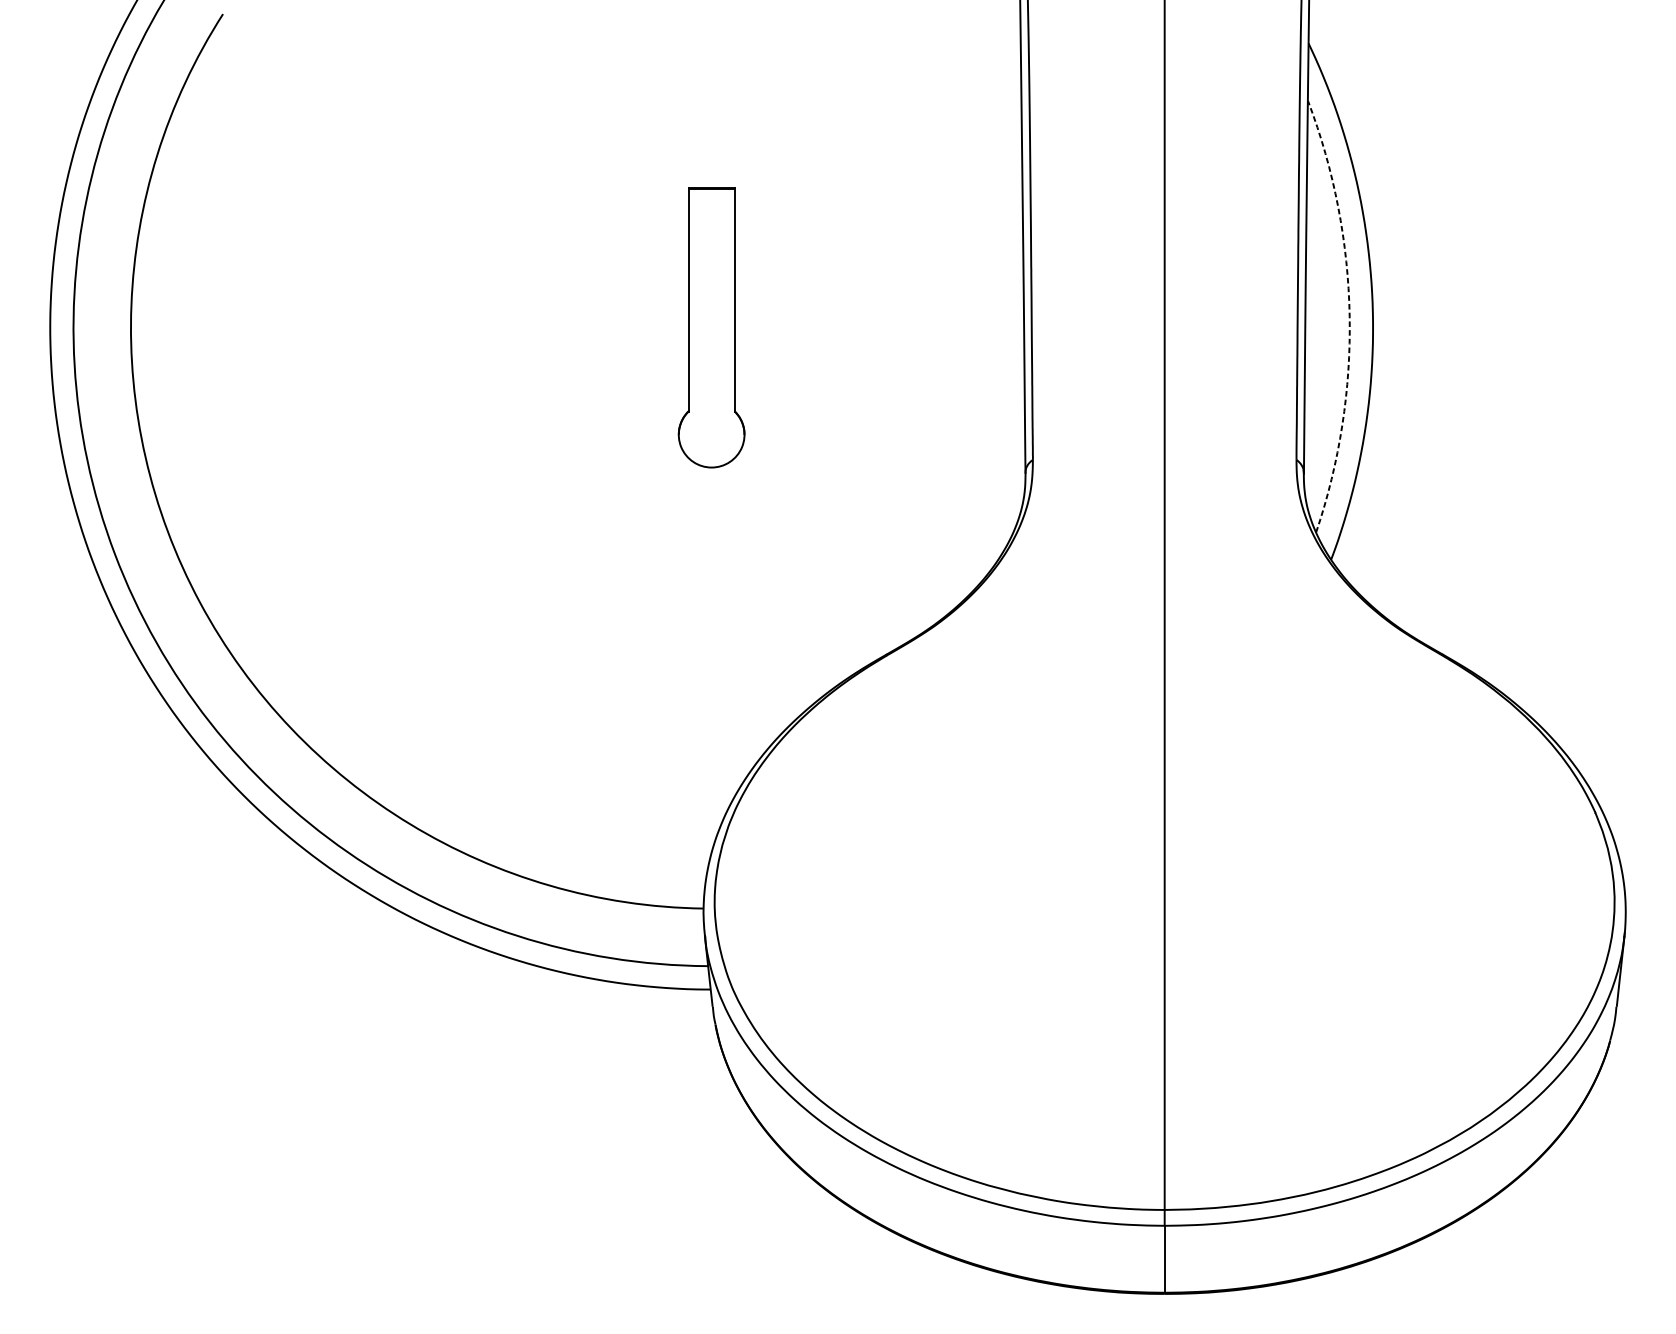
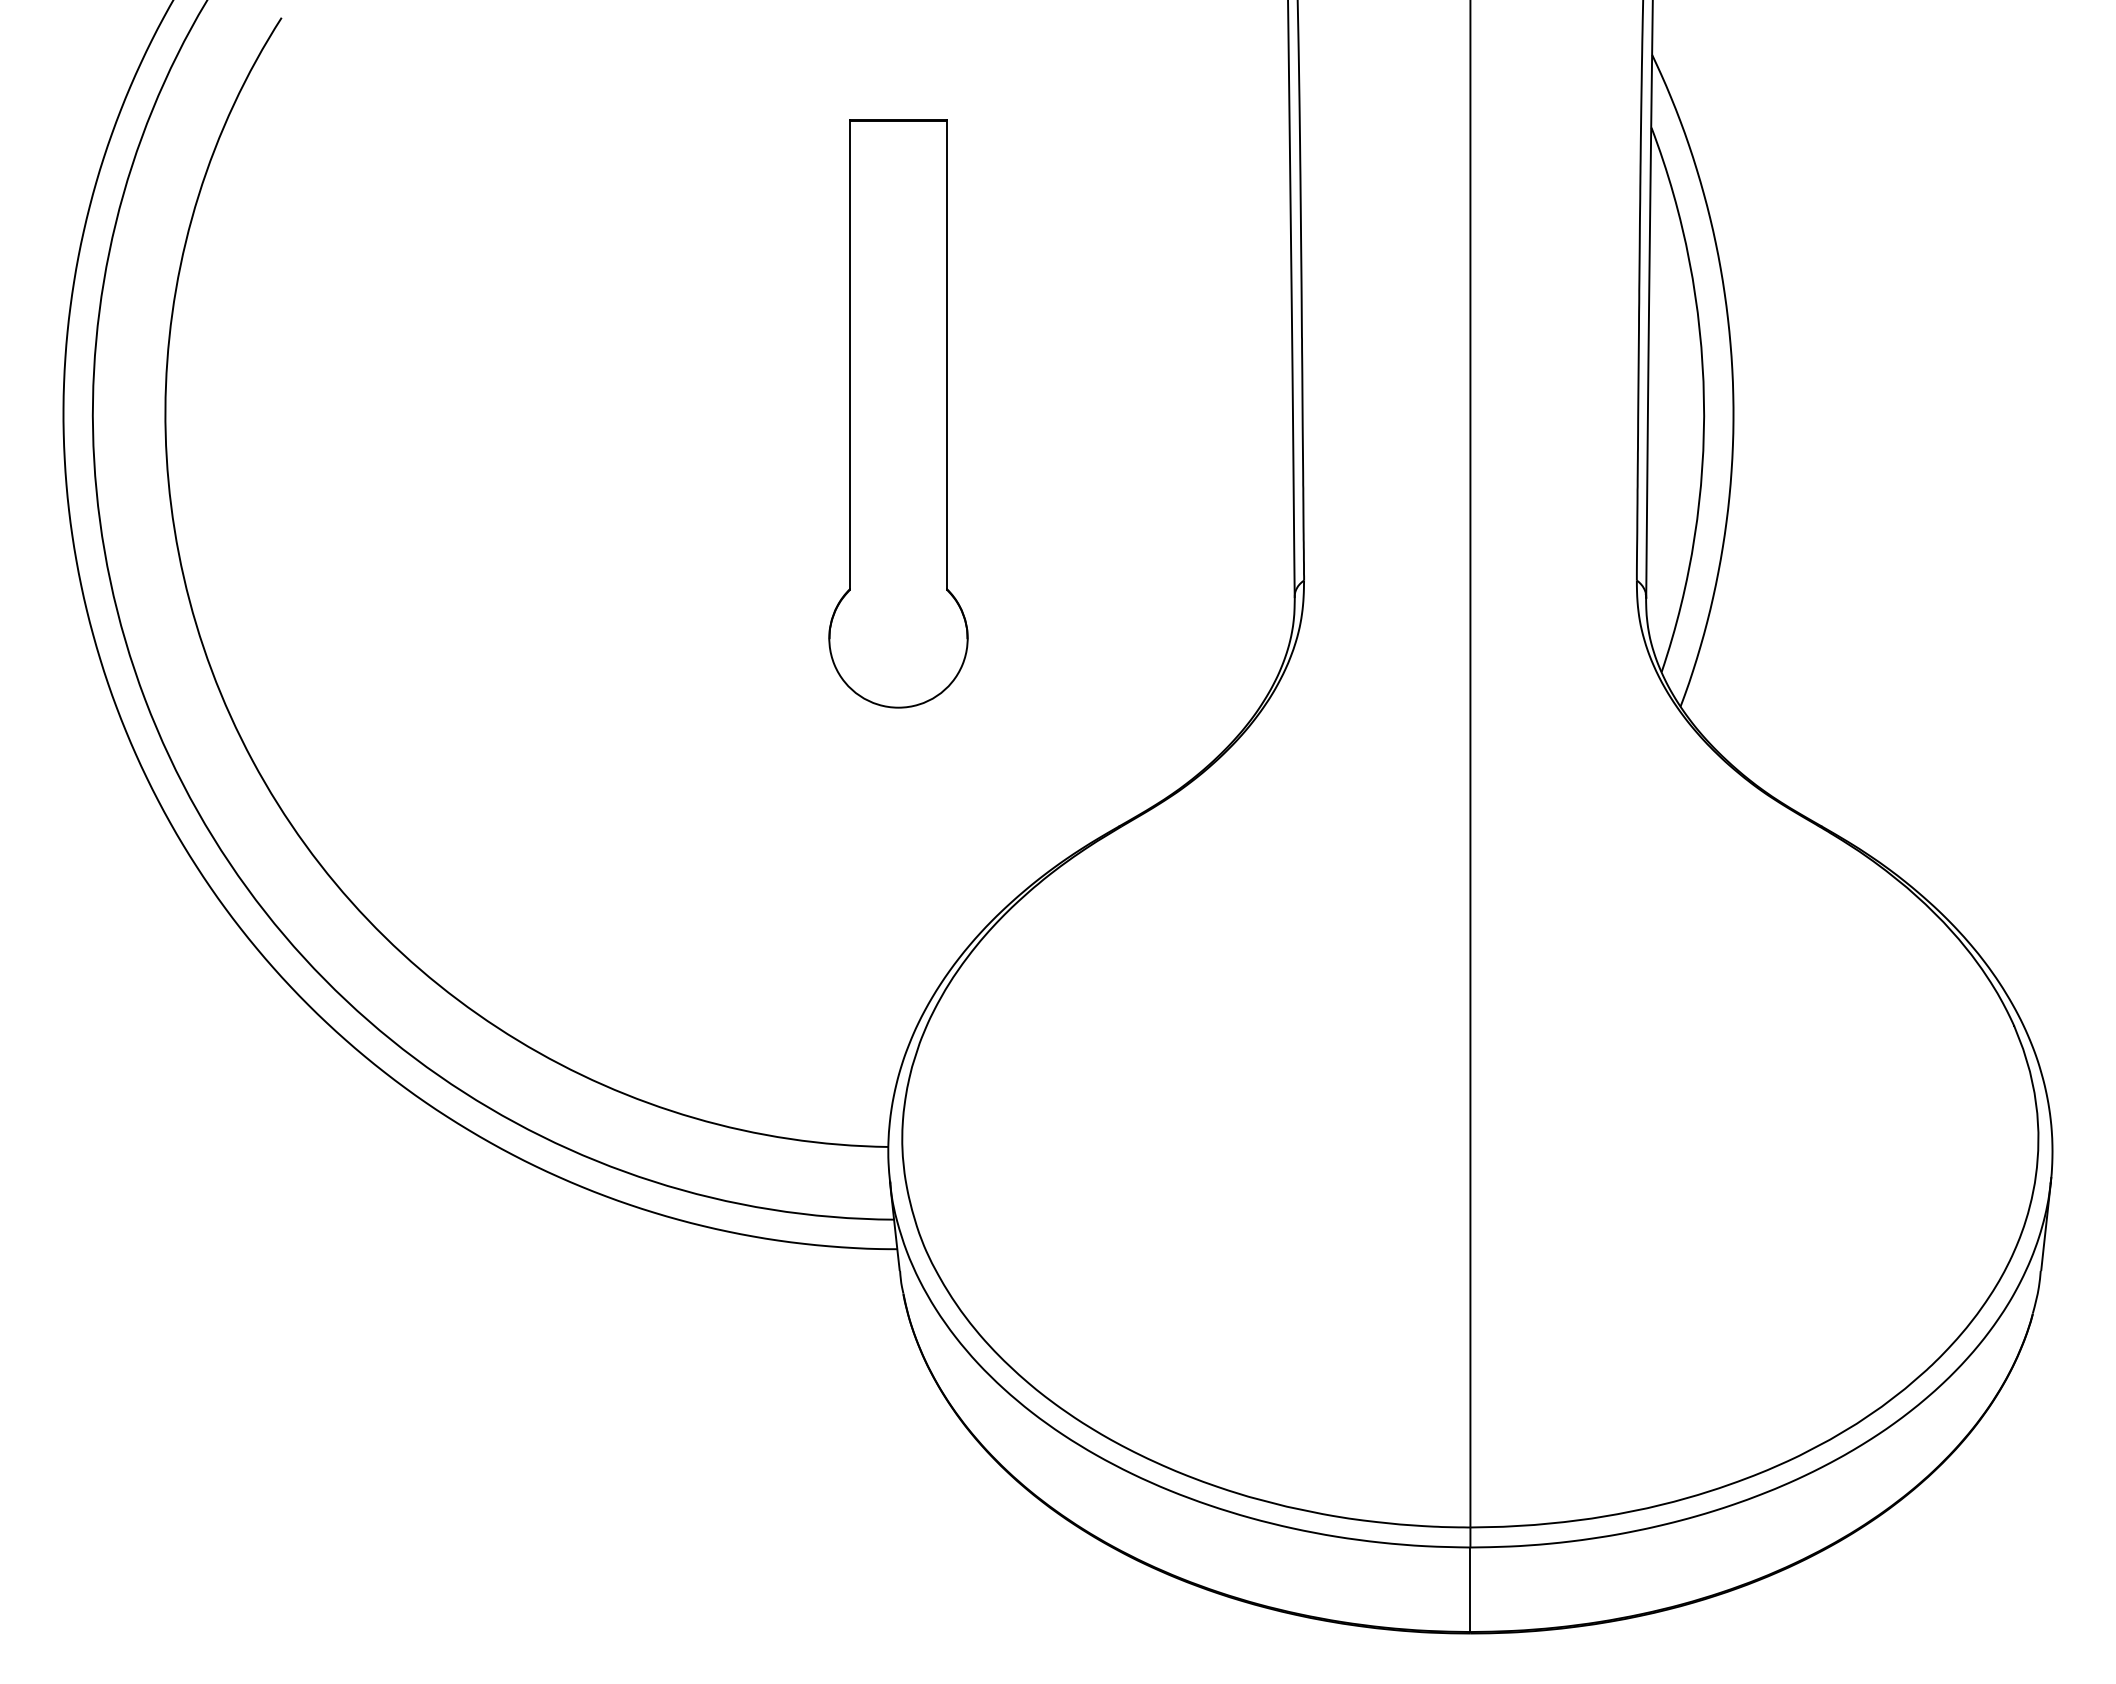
arc: (1349, 316) -> (1703, 399), dashed -> solid
part: (711, 327) -> (898, 413), size x1.67

